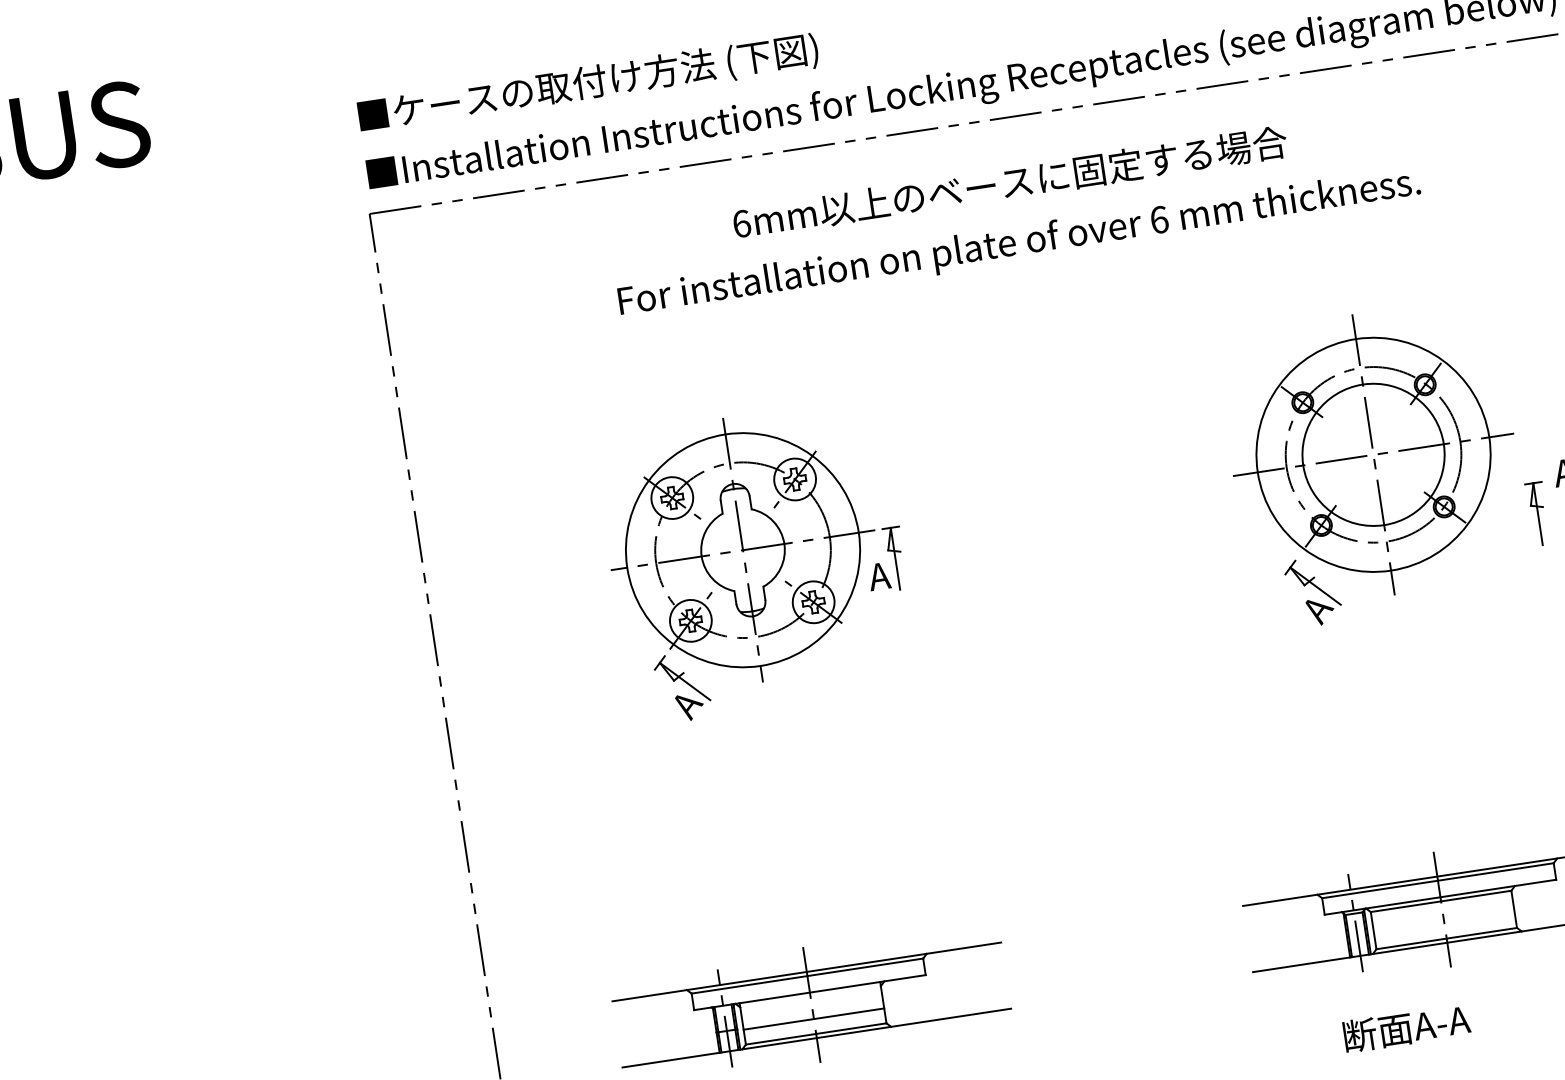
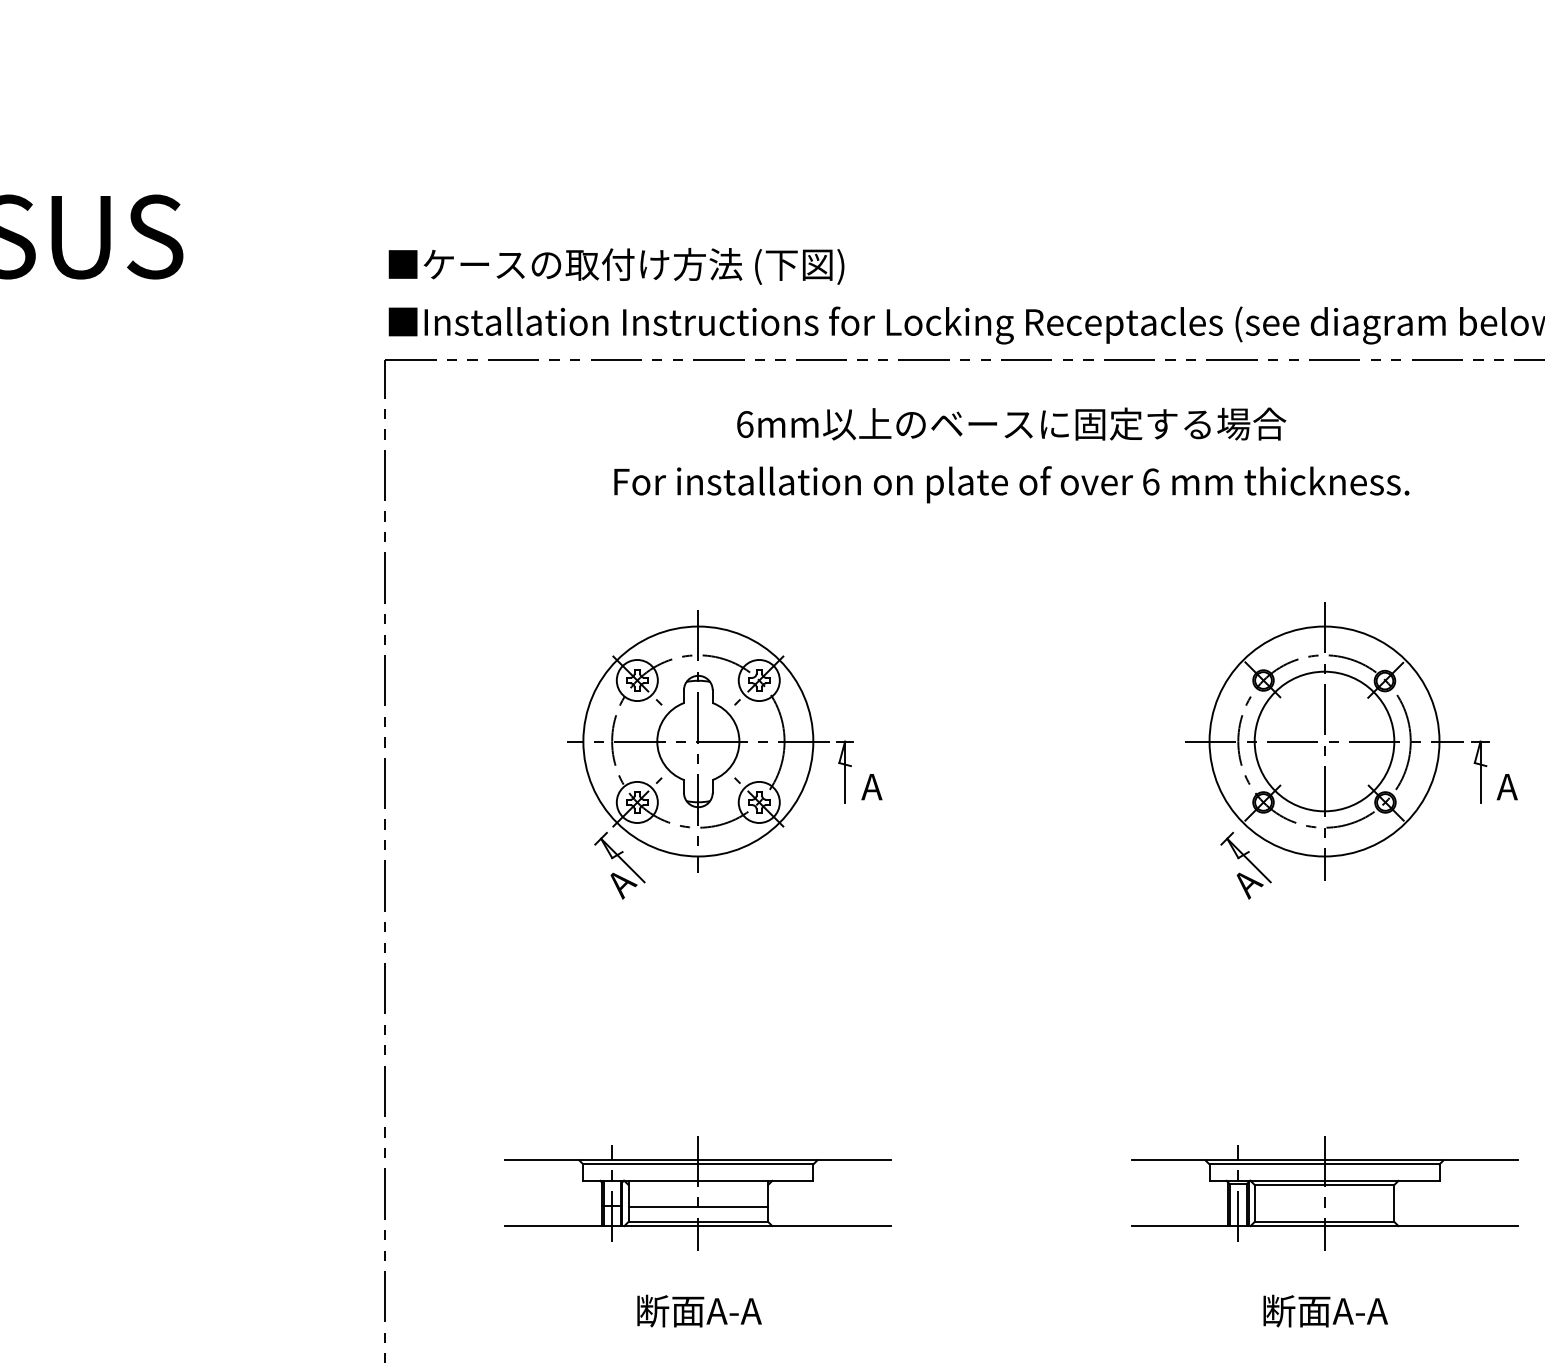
part: (1537, 513) -> (1480, 771), moved
text: (879, 576) -> (871, 787), moved
text: (1406, 1027) -> (1325, 1310), moved

